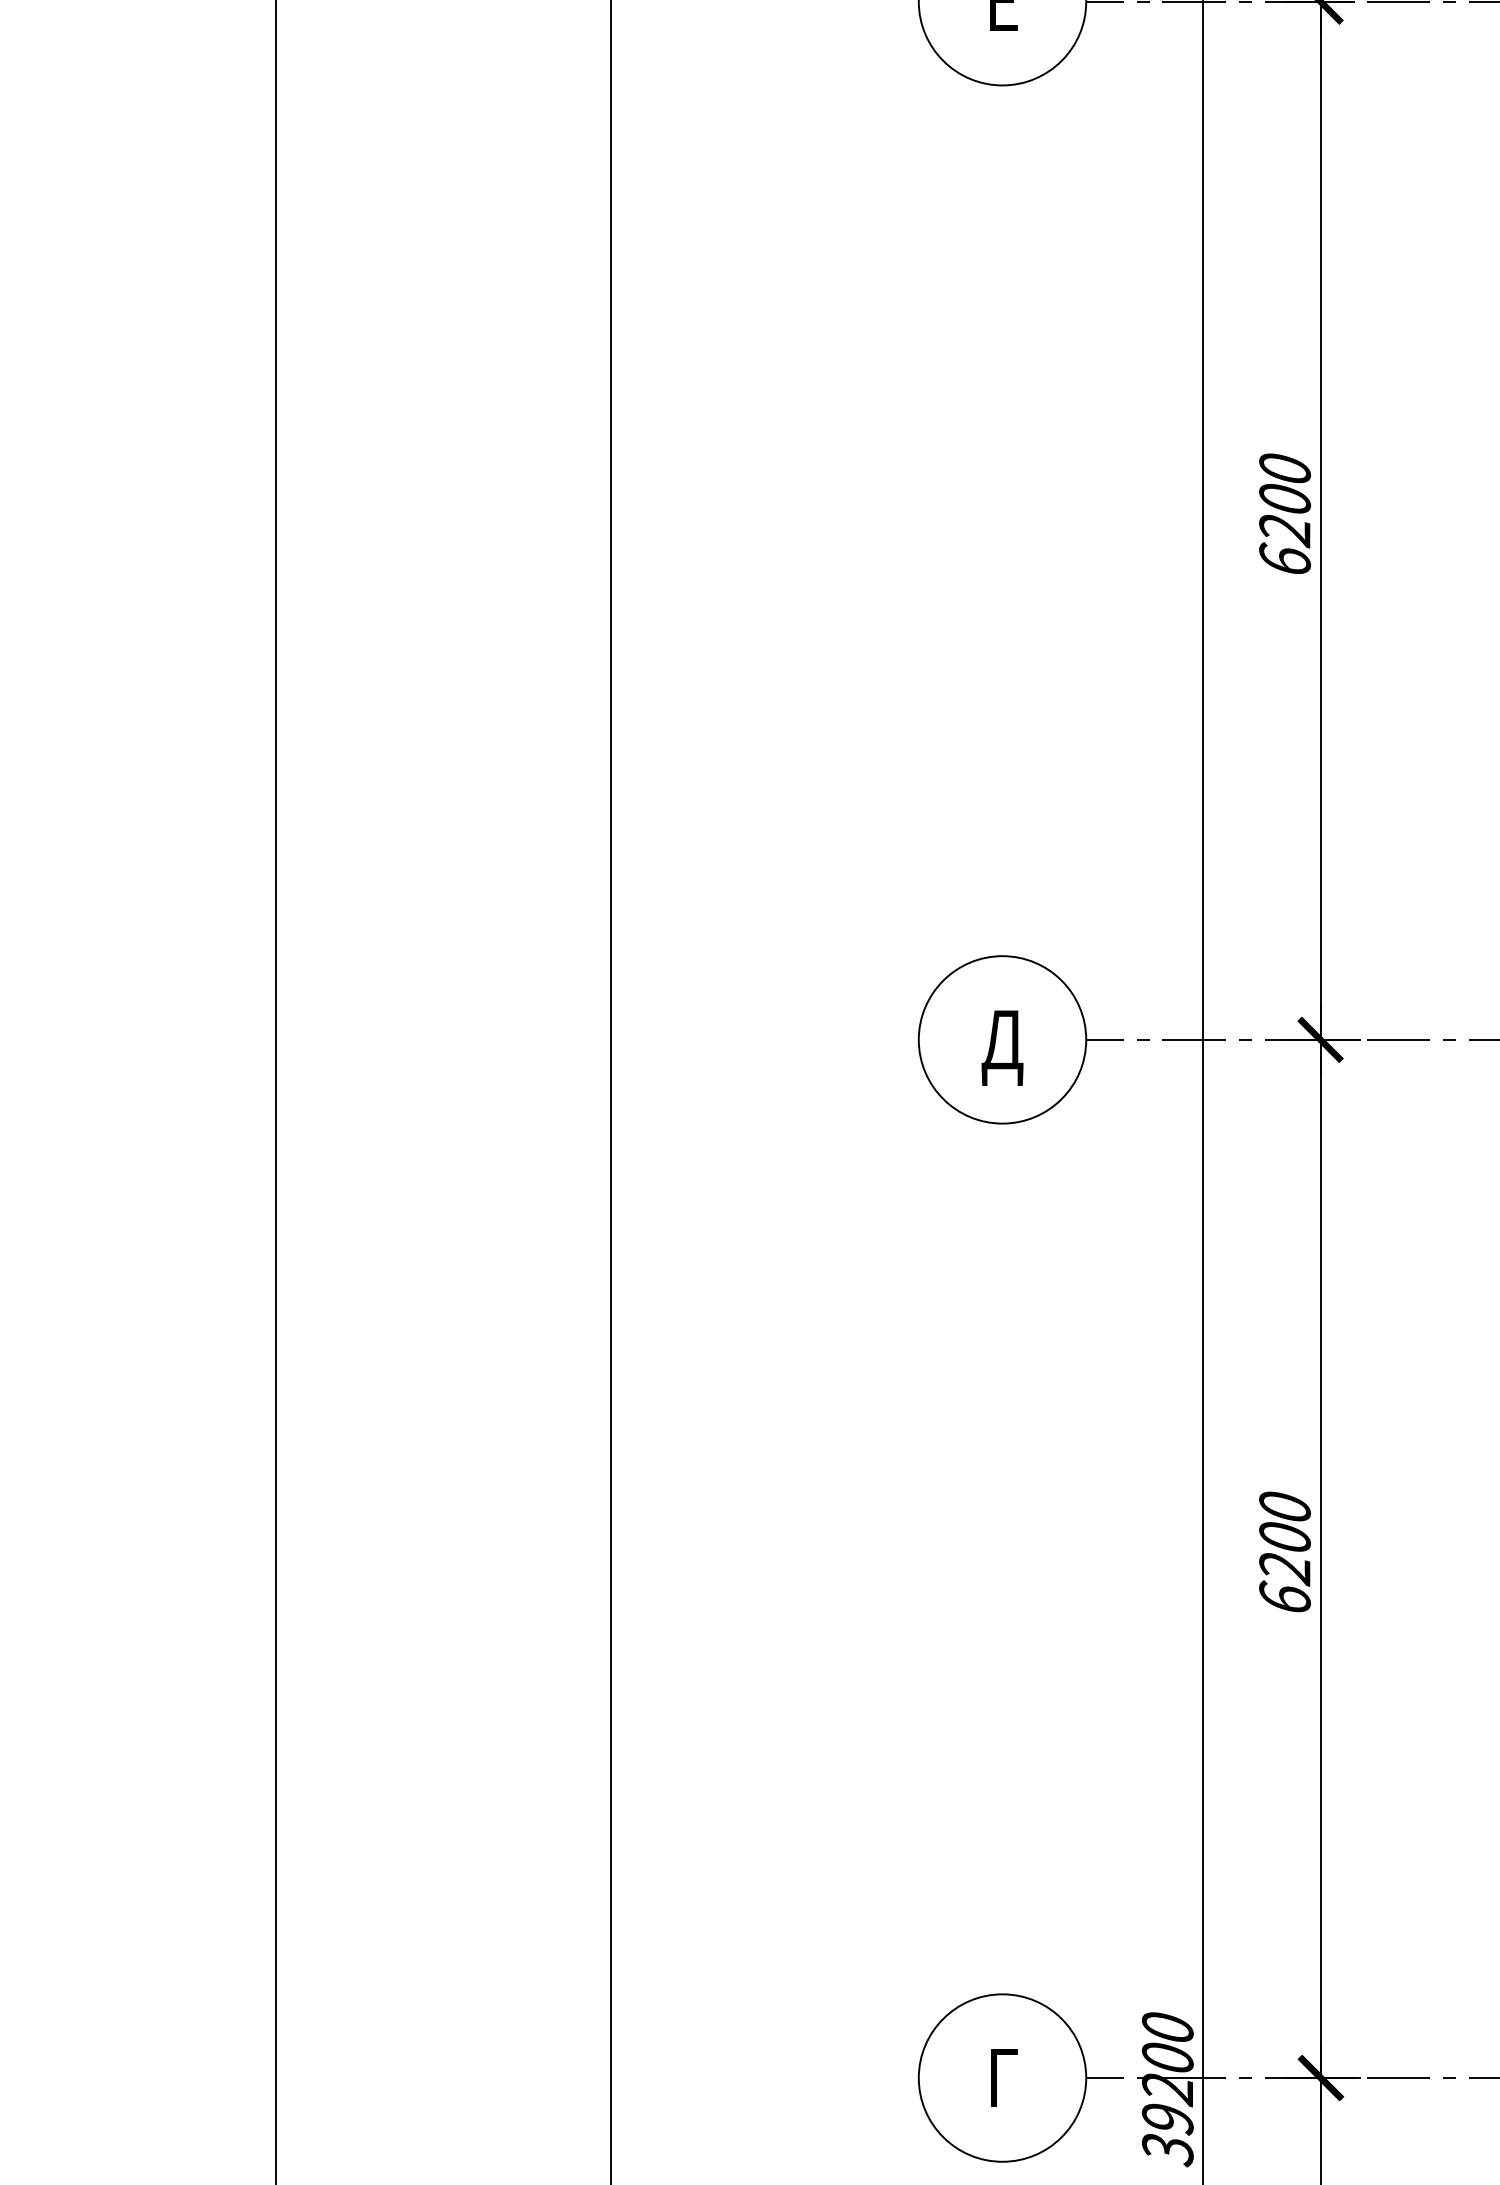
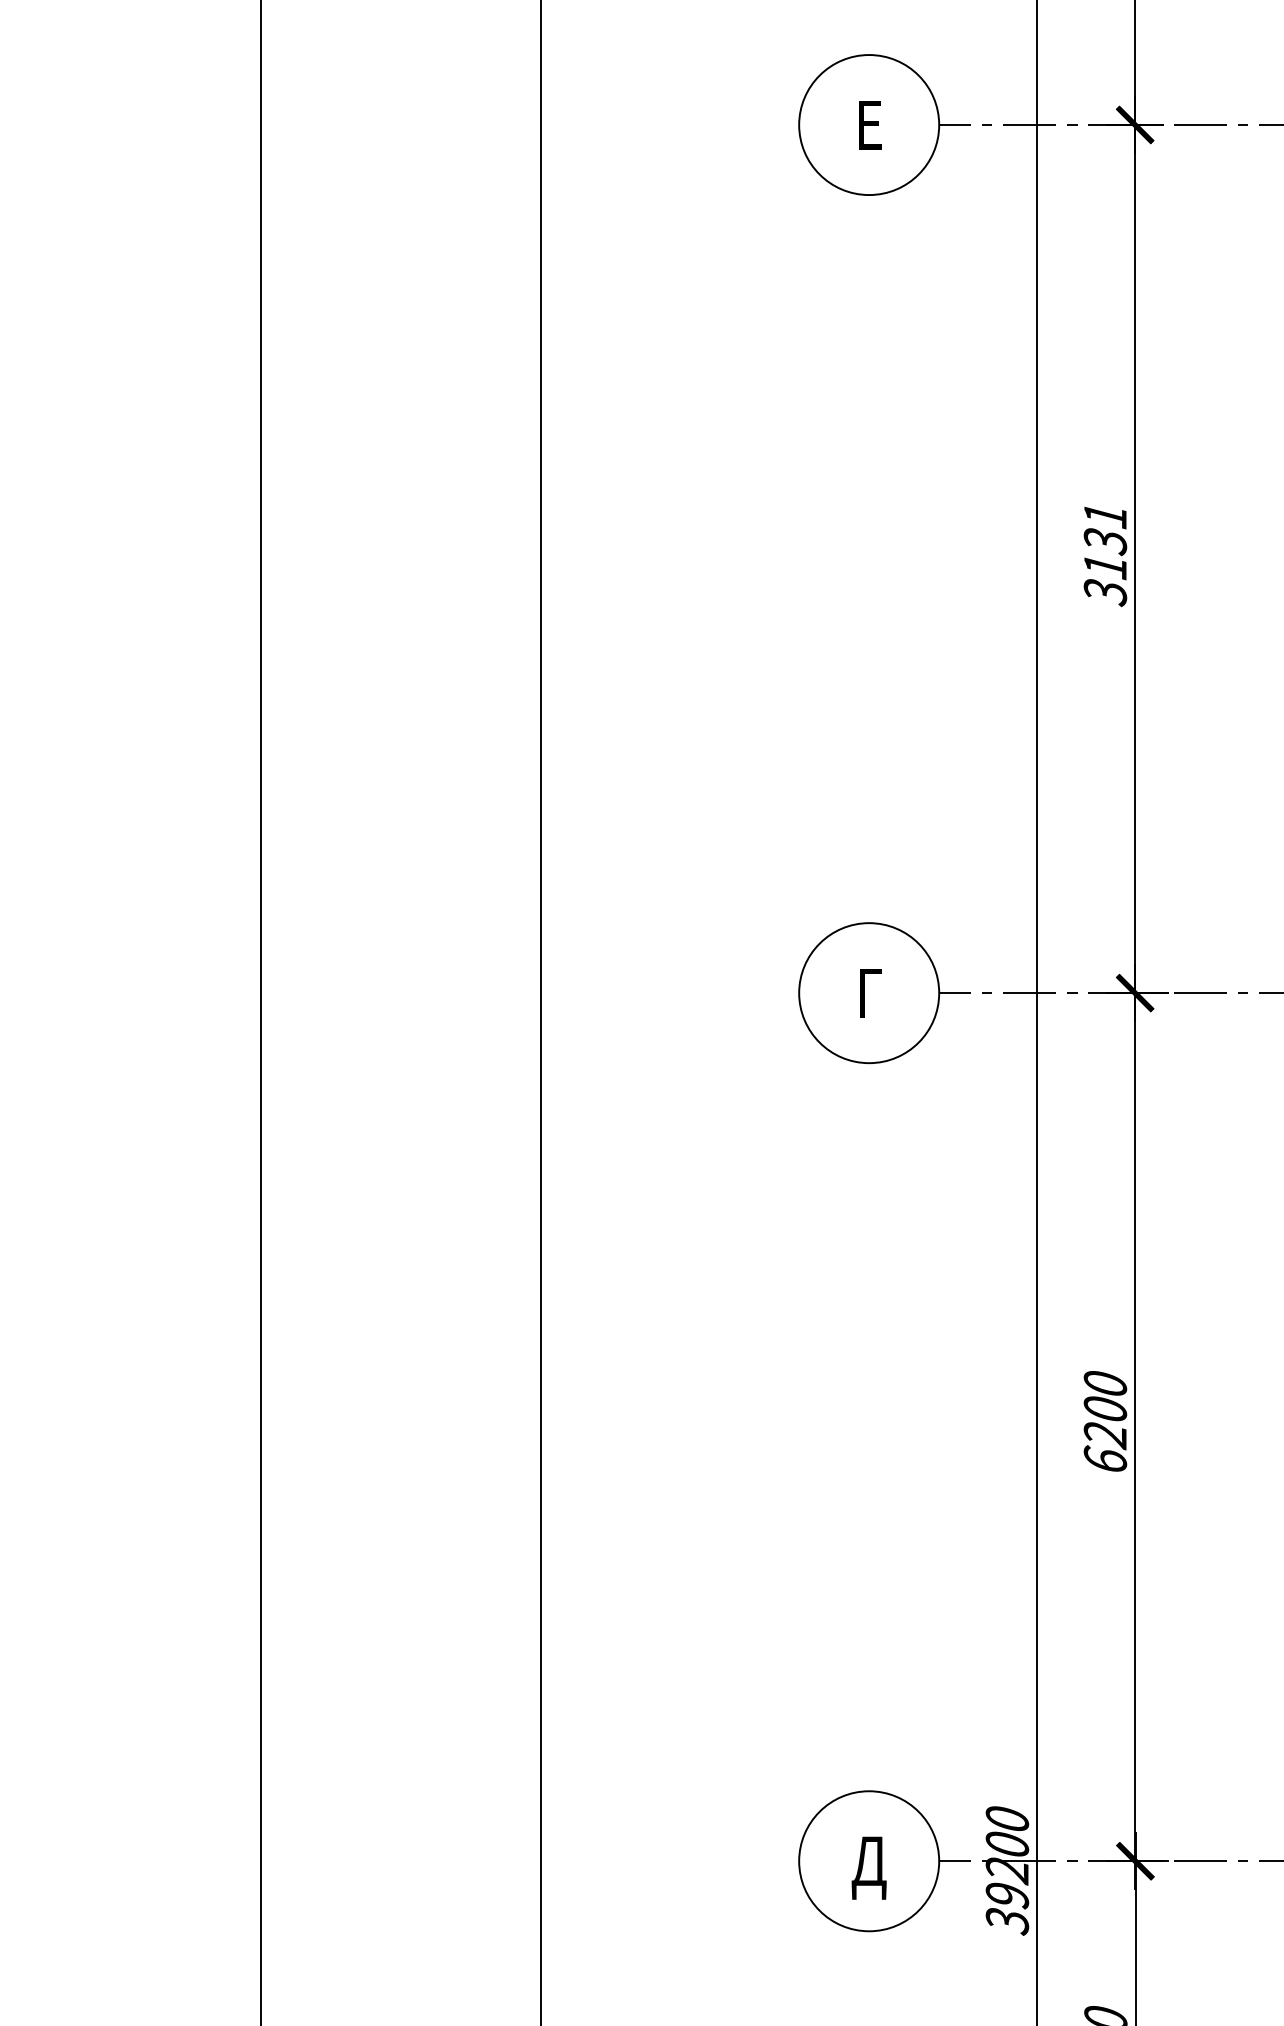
text: (1285, 515) -> (1105, 554), 6200 -> 3131
text: (1001, 1047) -> (868, 999), Д -> Г
text: (1001, 2085) -> (868, 1867), Г -> Д

